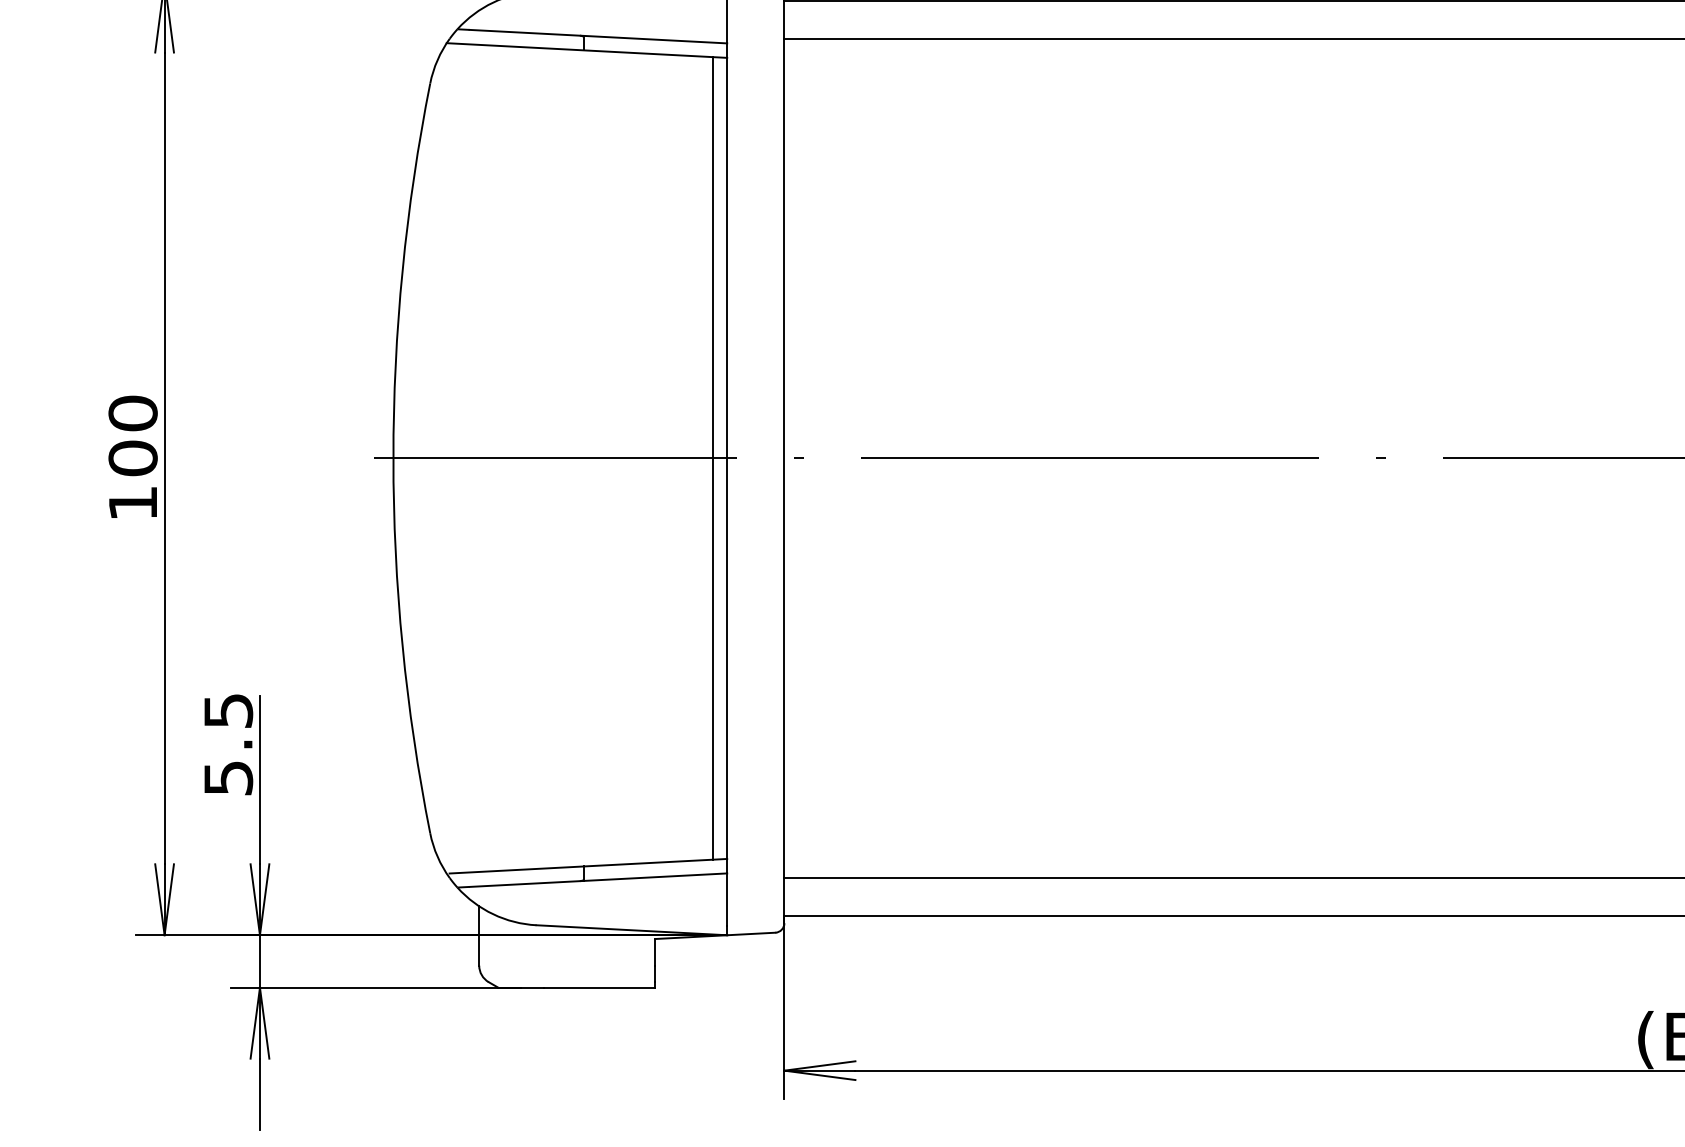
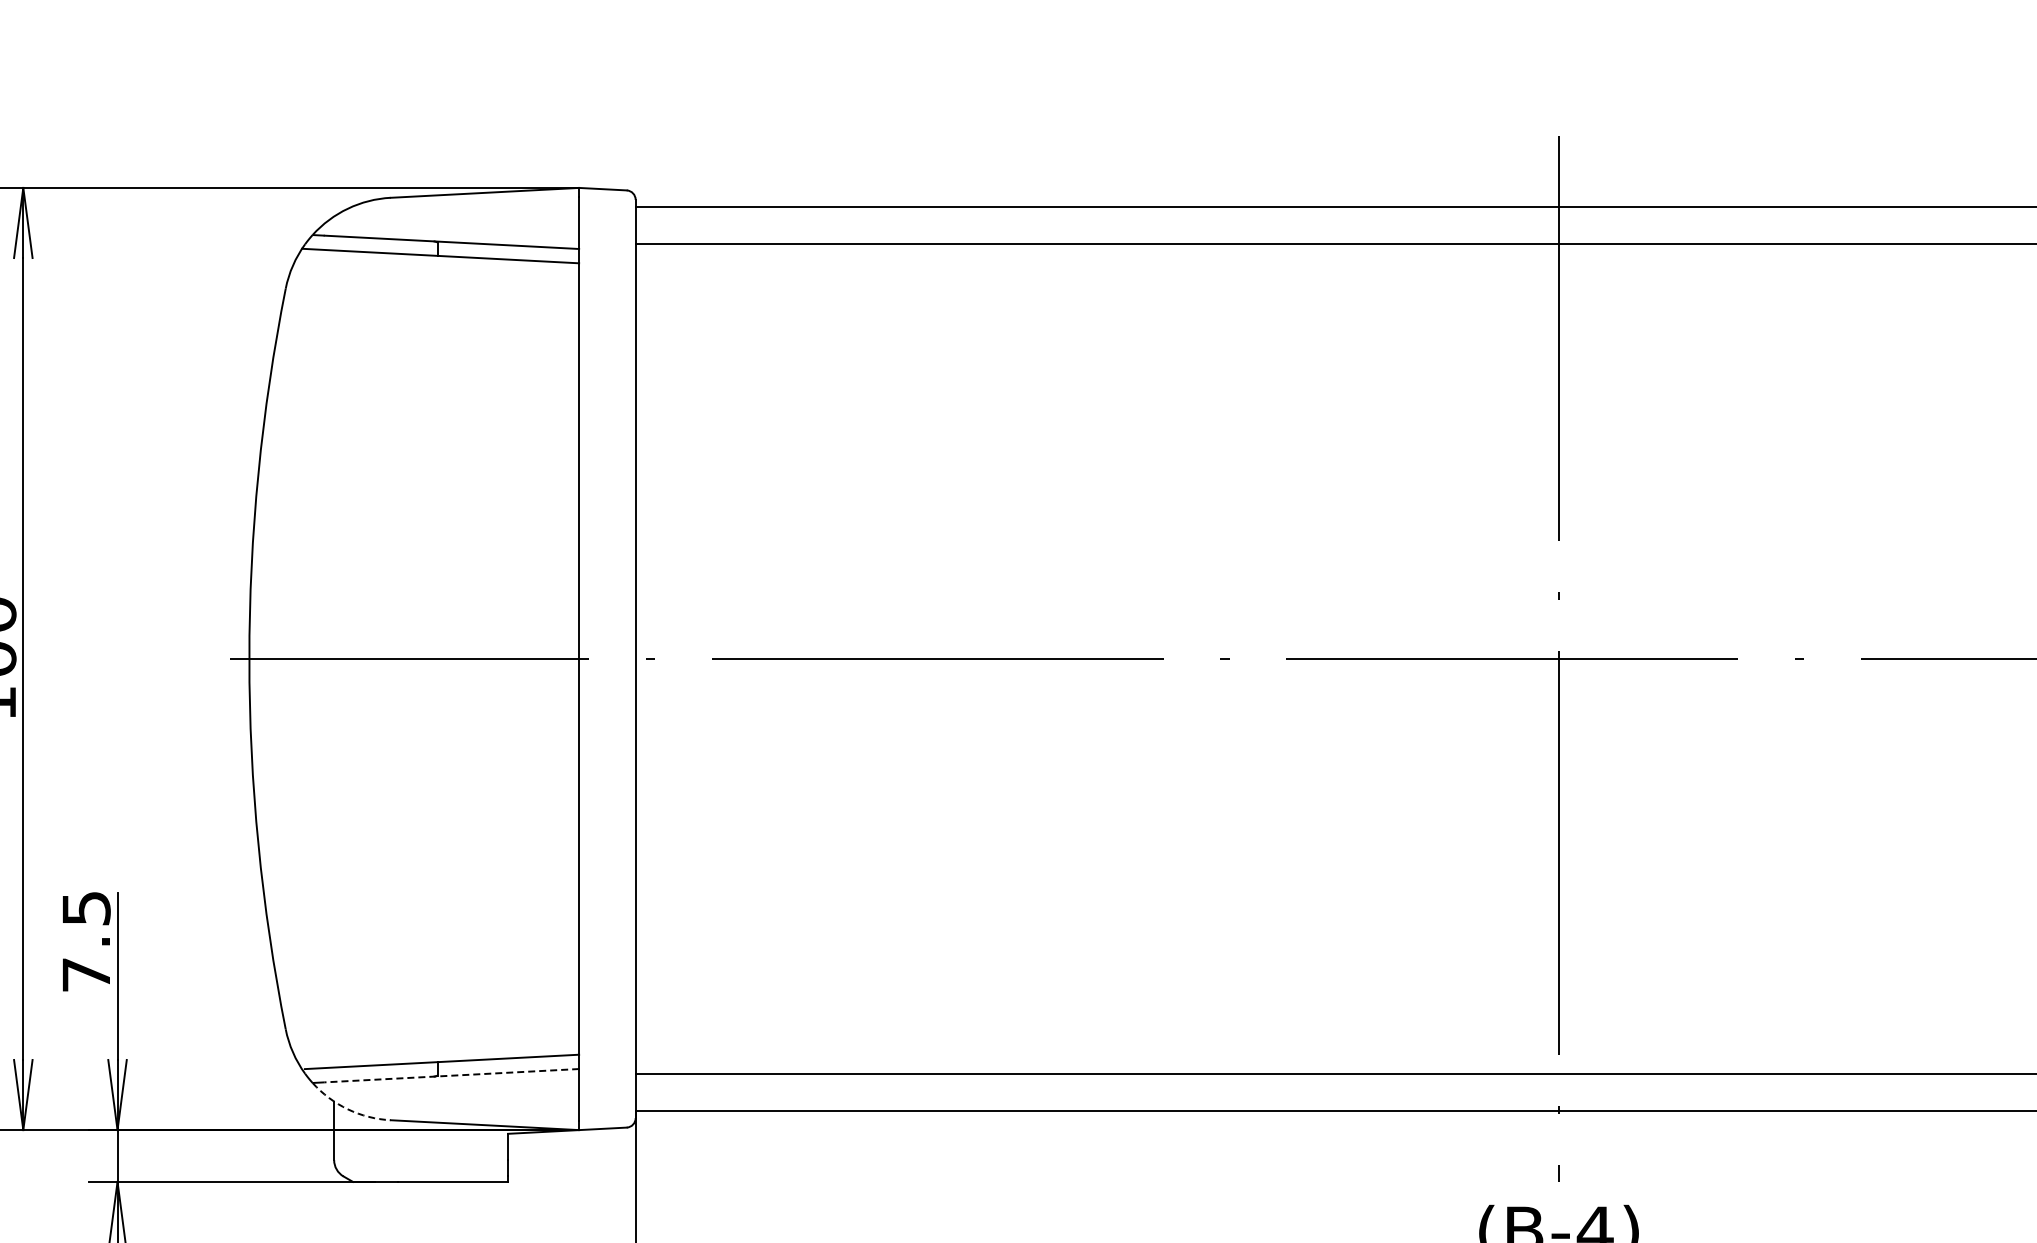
line: (713, 457) -> (565, 658), removed
text: (228, 777) -> (86, 974), 5.5 -> 7.5
line: (598, 879) -> (451, 1075), solid -> dashed
arc: (492, 914) -> (347, 1109), solid -> dashed

